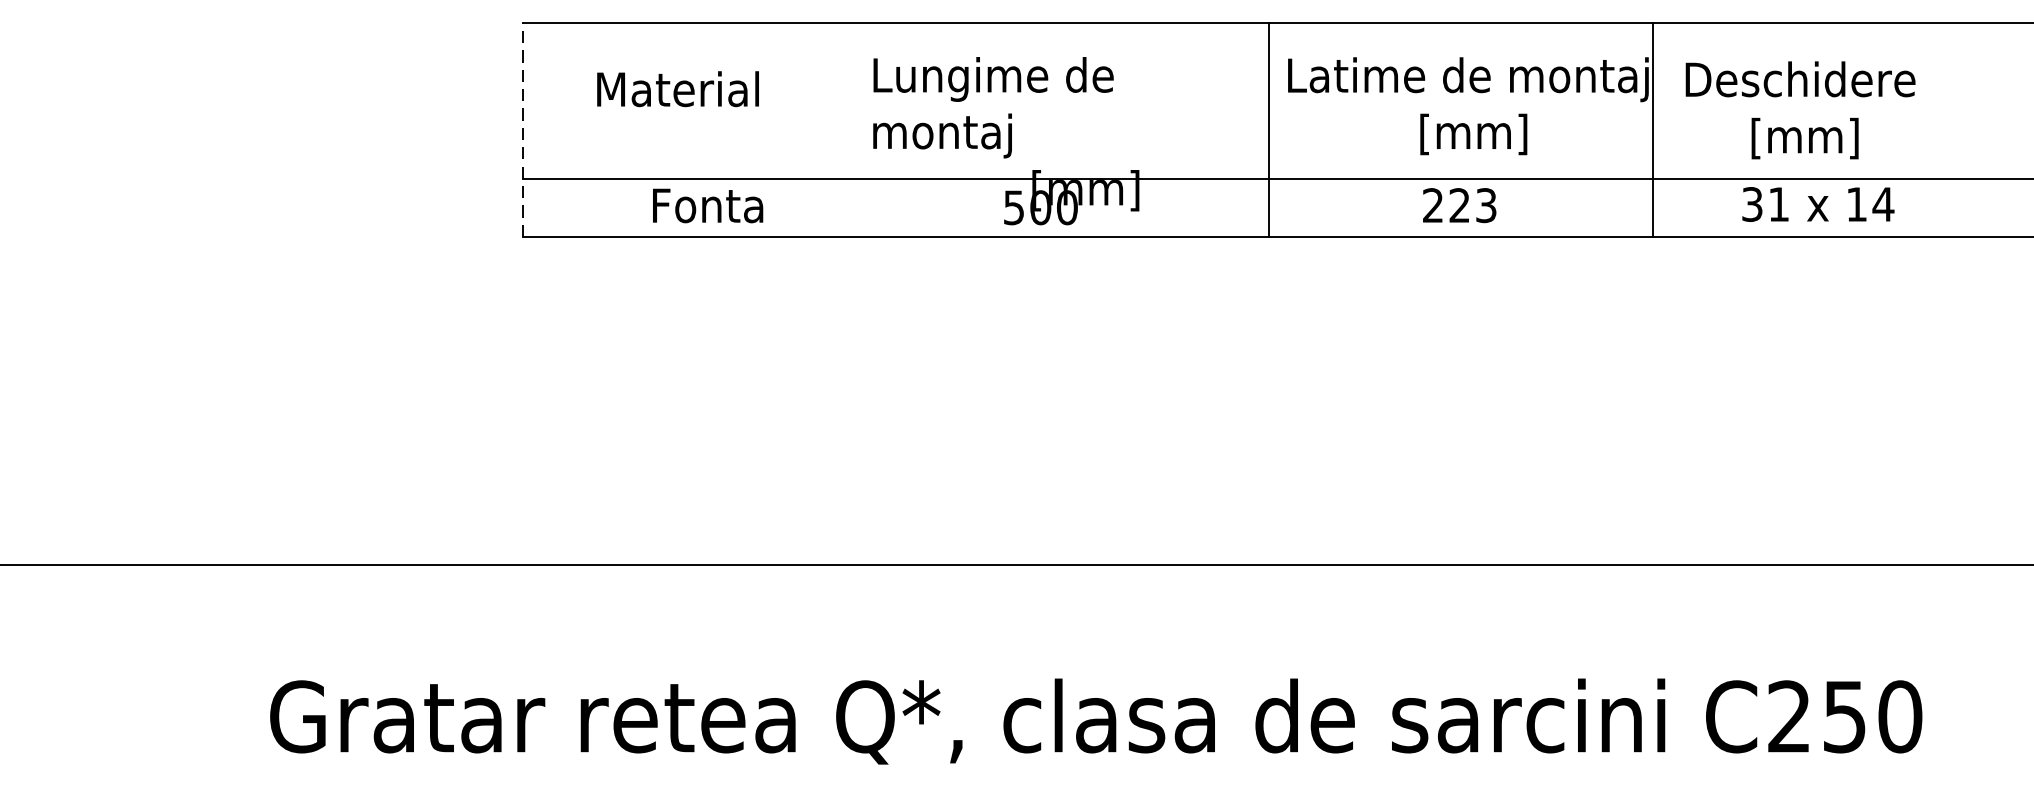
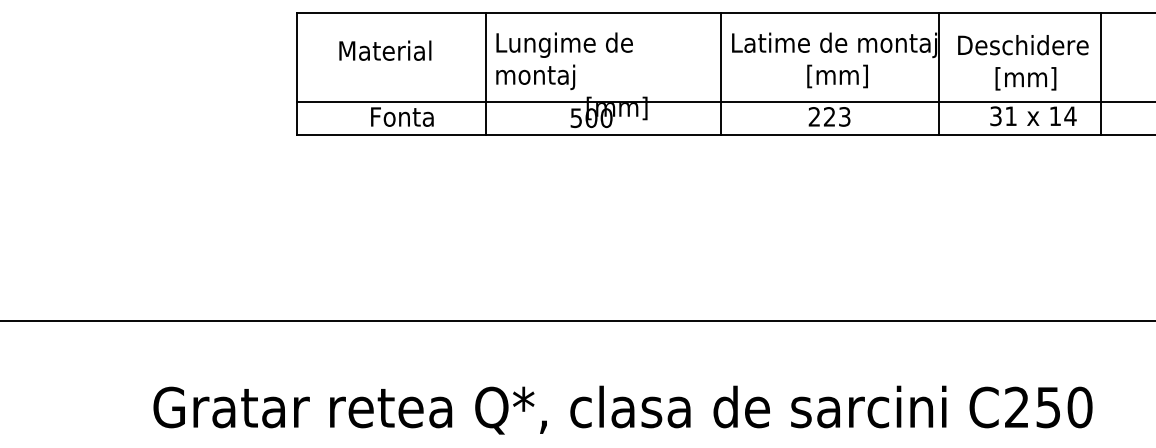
line: (854, 129) -> (485, 73), added
line: (1936, 129) -> (1100, 73), added
line: (523, 130) -> (297, 74), dashed -> solid

